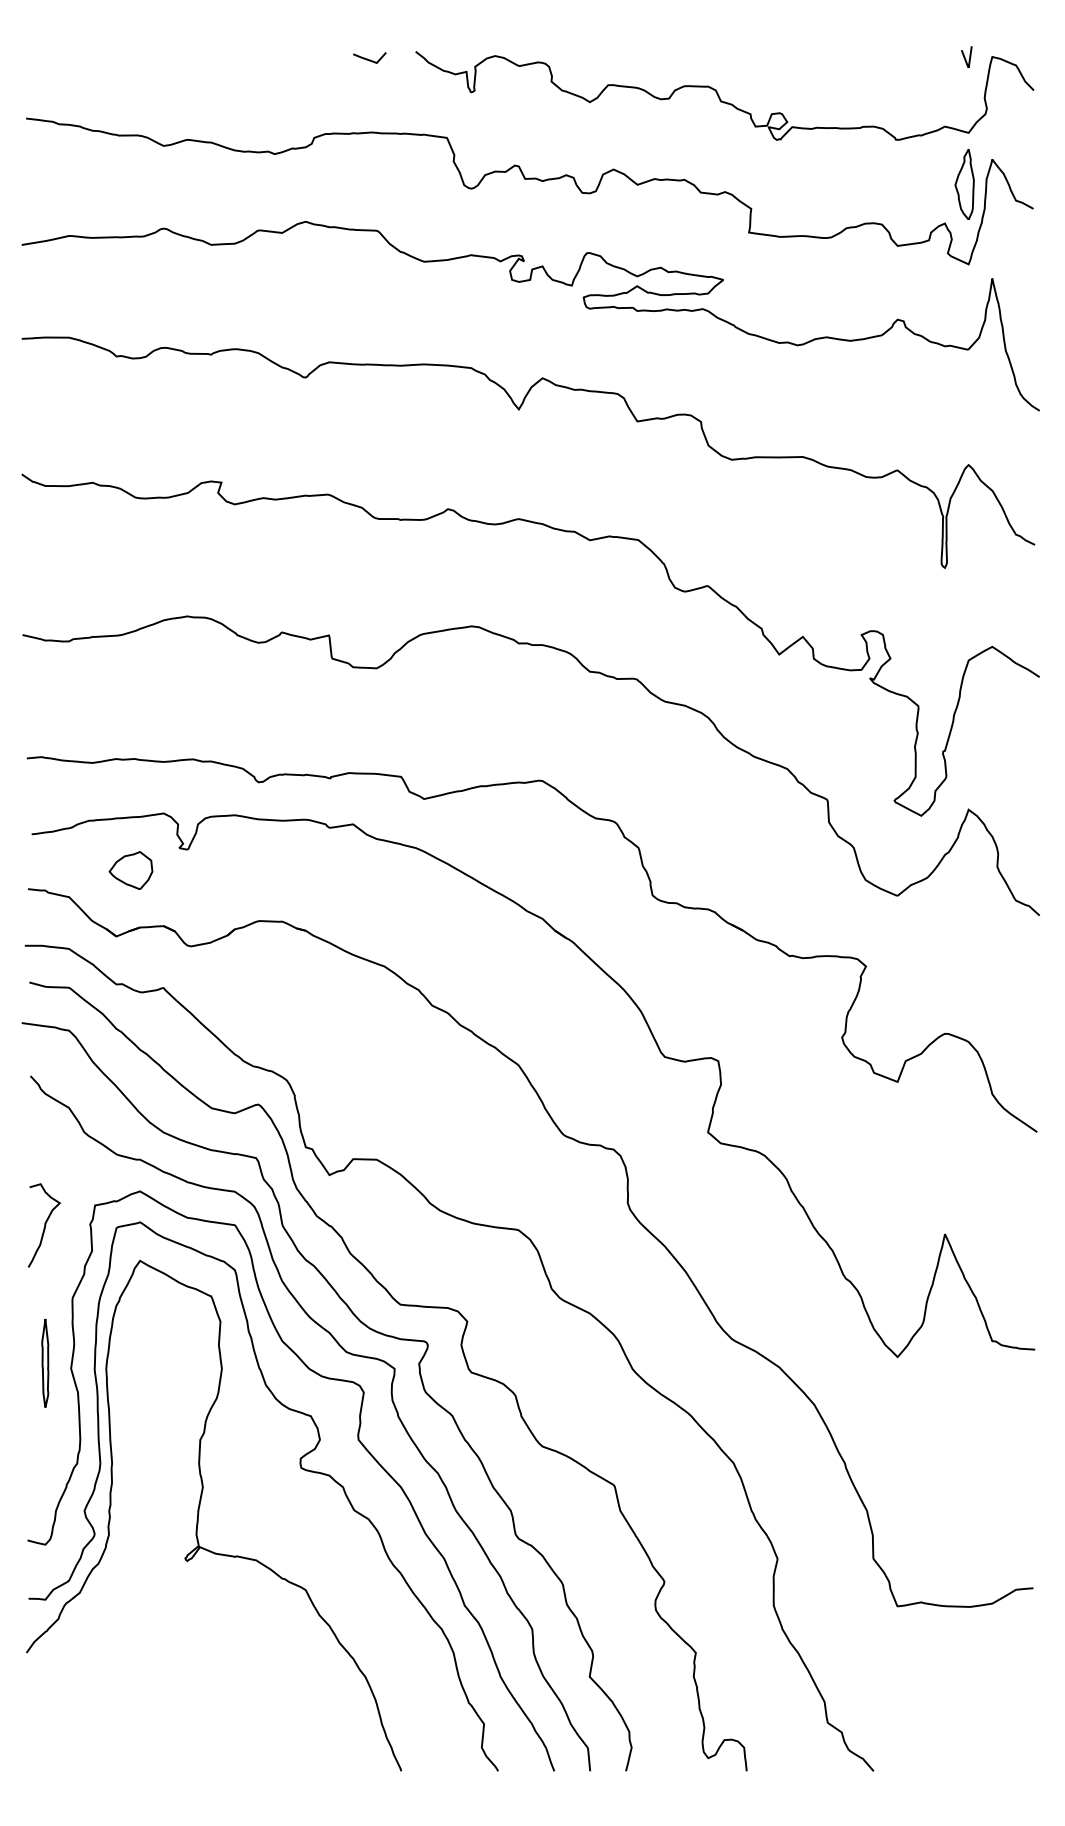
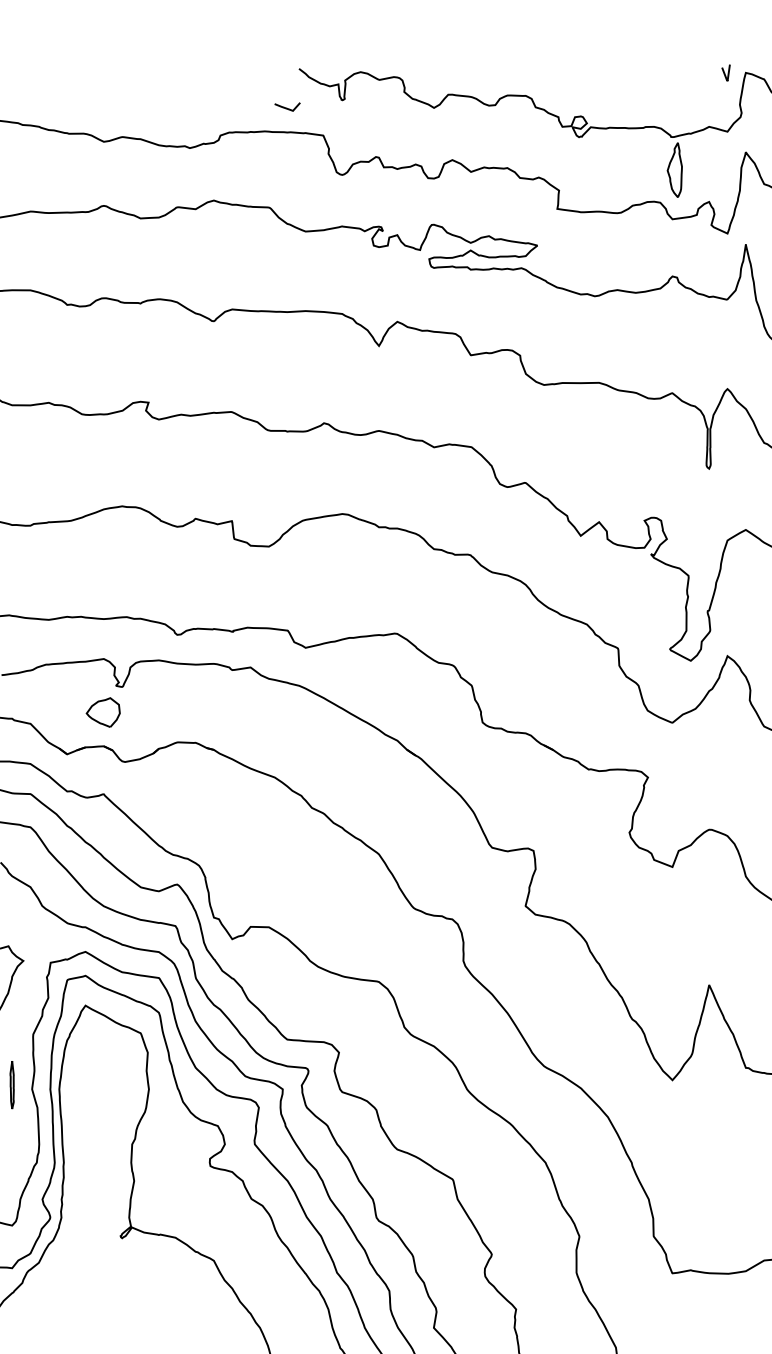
line: (369, 59) -> (287, 108), moved
part: (964, 184) -> (674, 170), moved
part: (130, 870) -> (102, 712), moved
part: (45, 1363) -> (12, 1085), size x0.7

